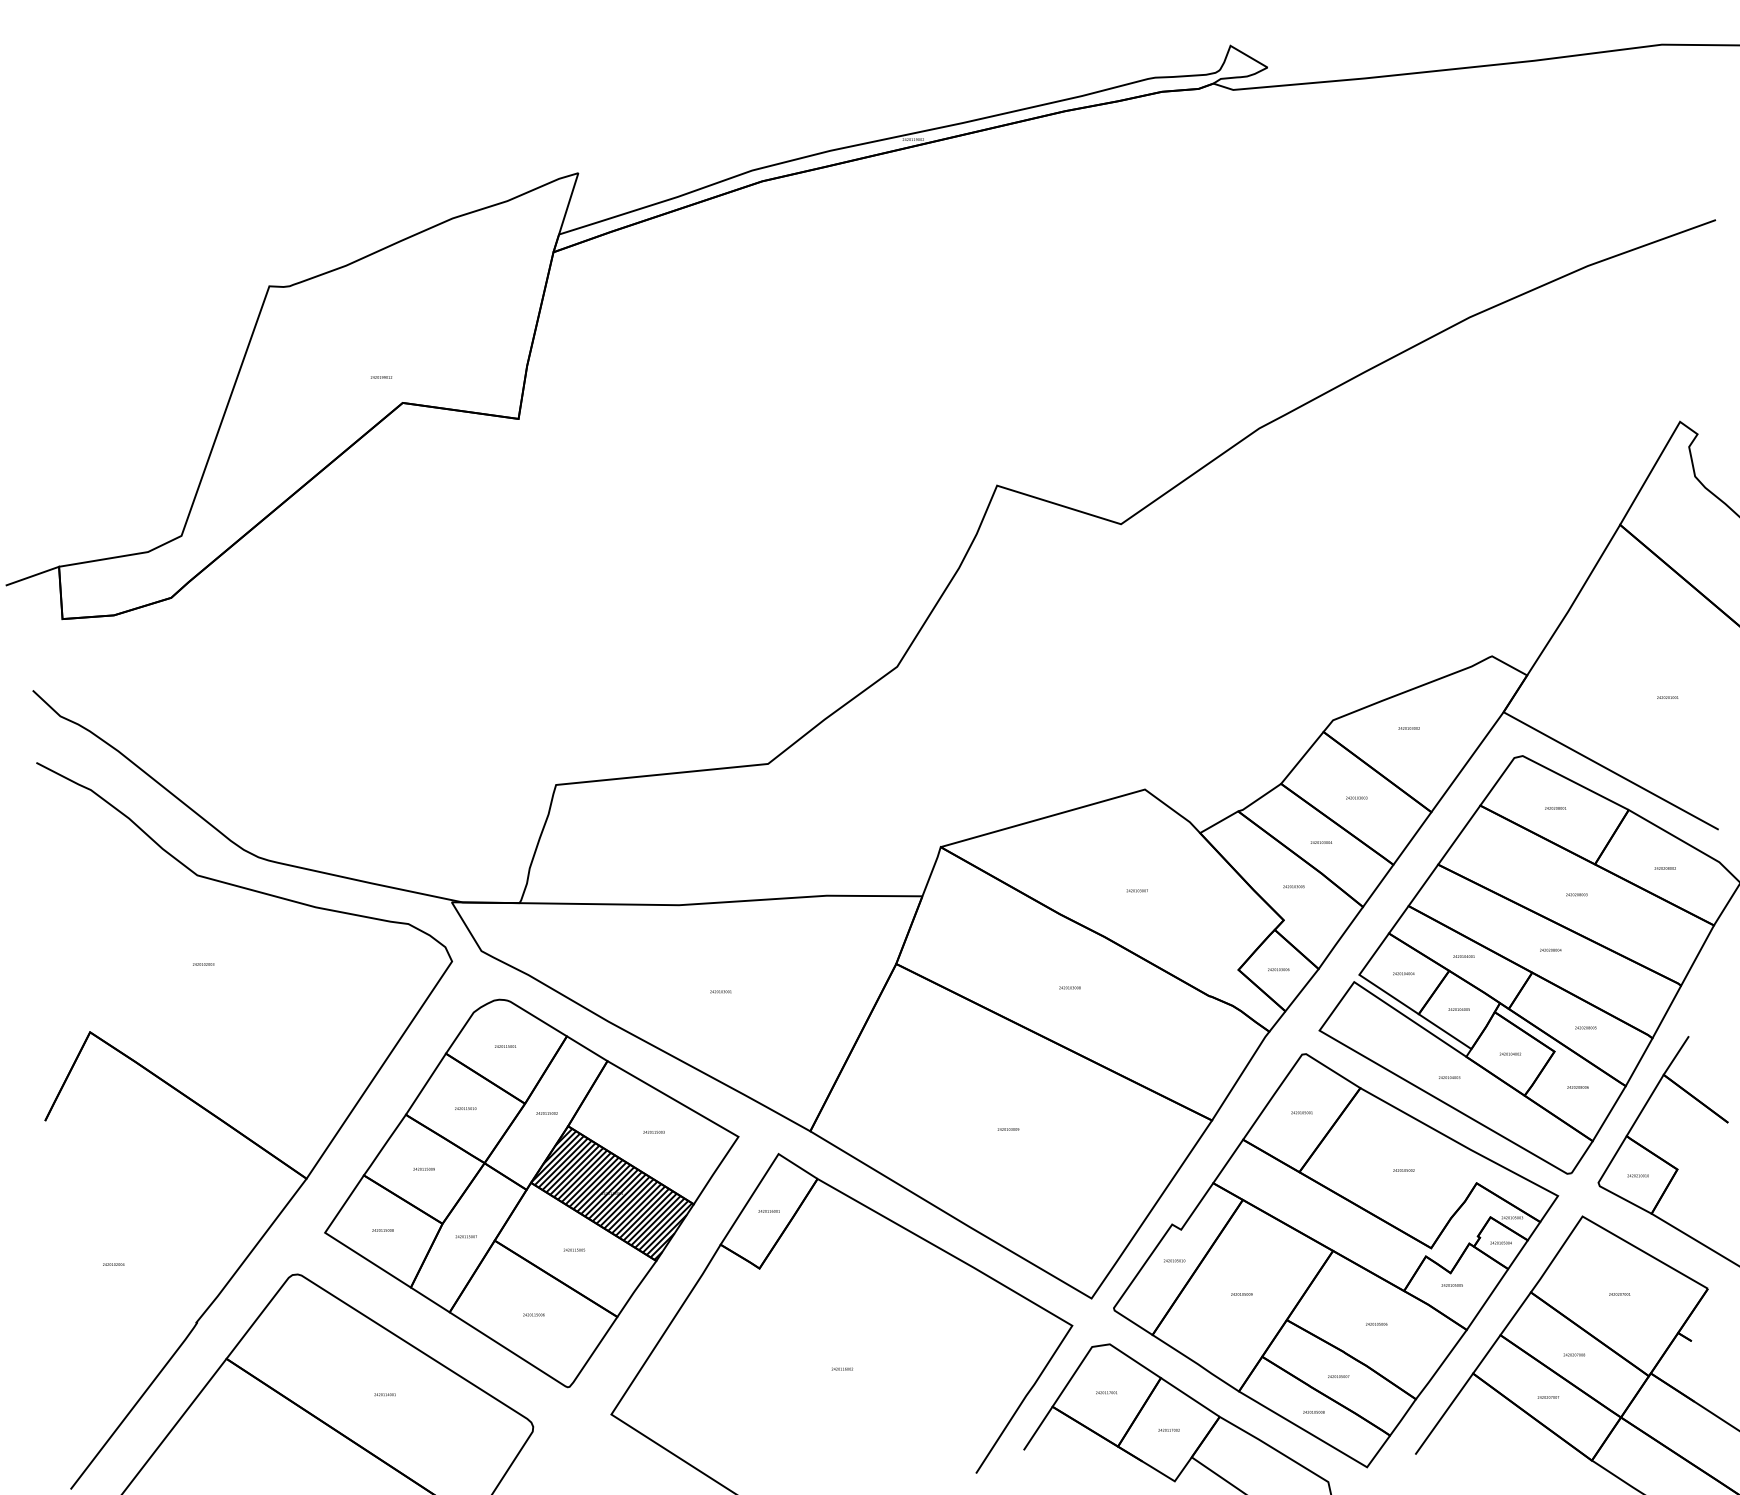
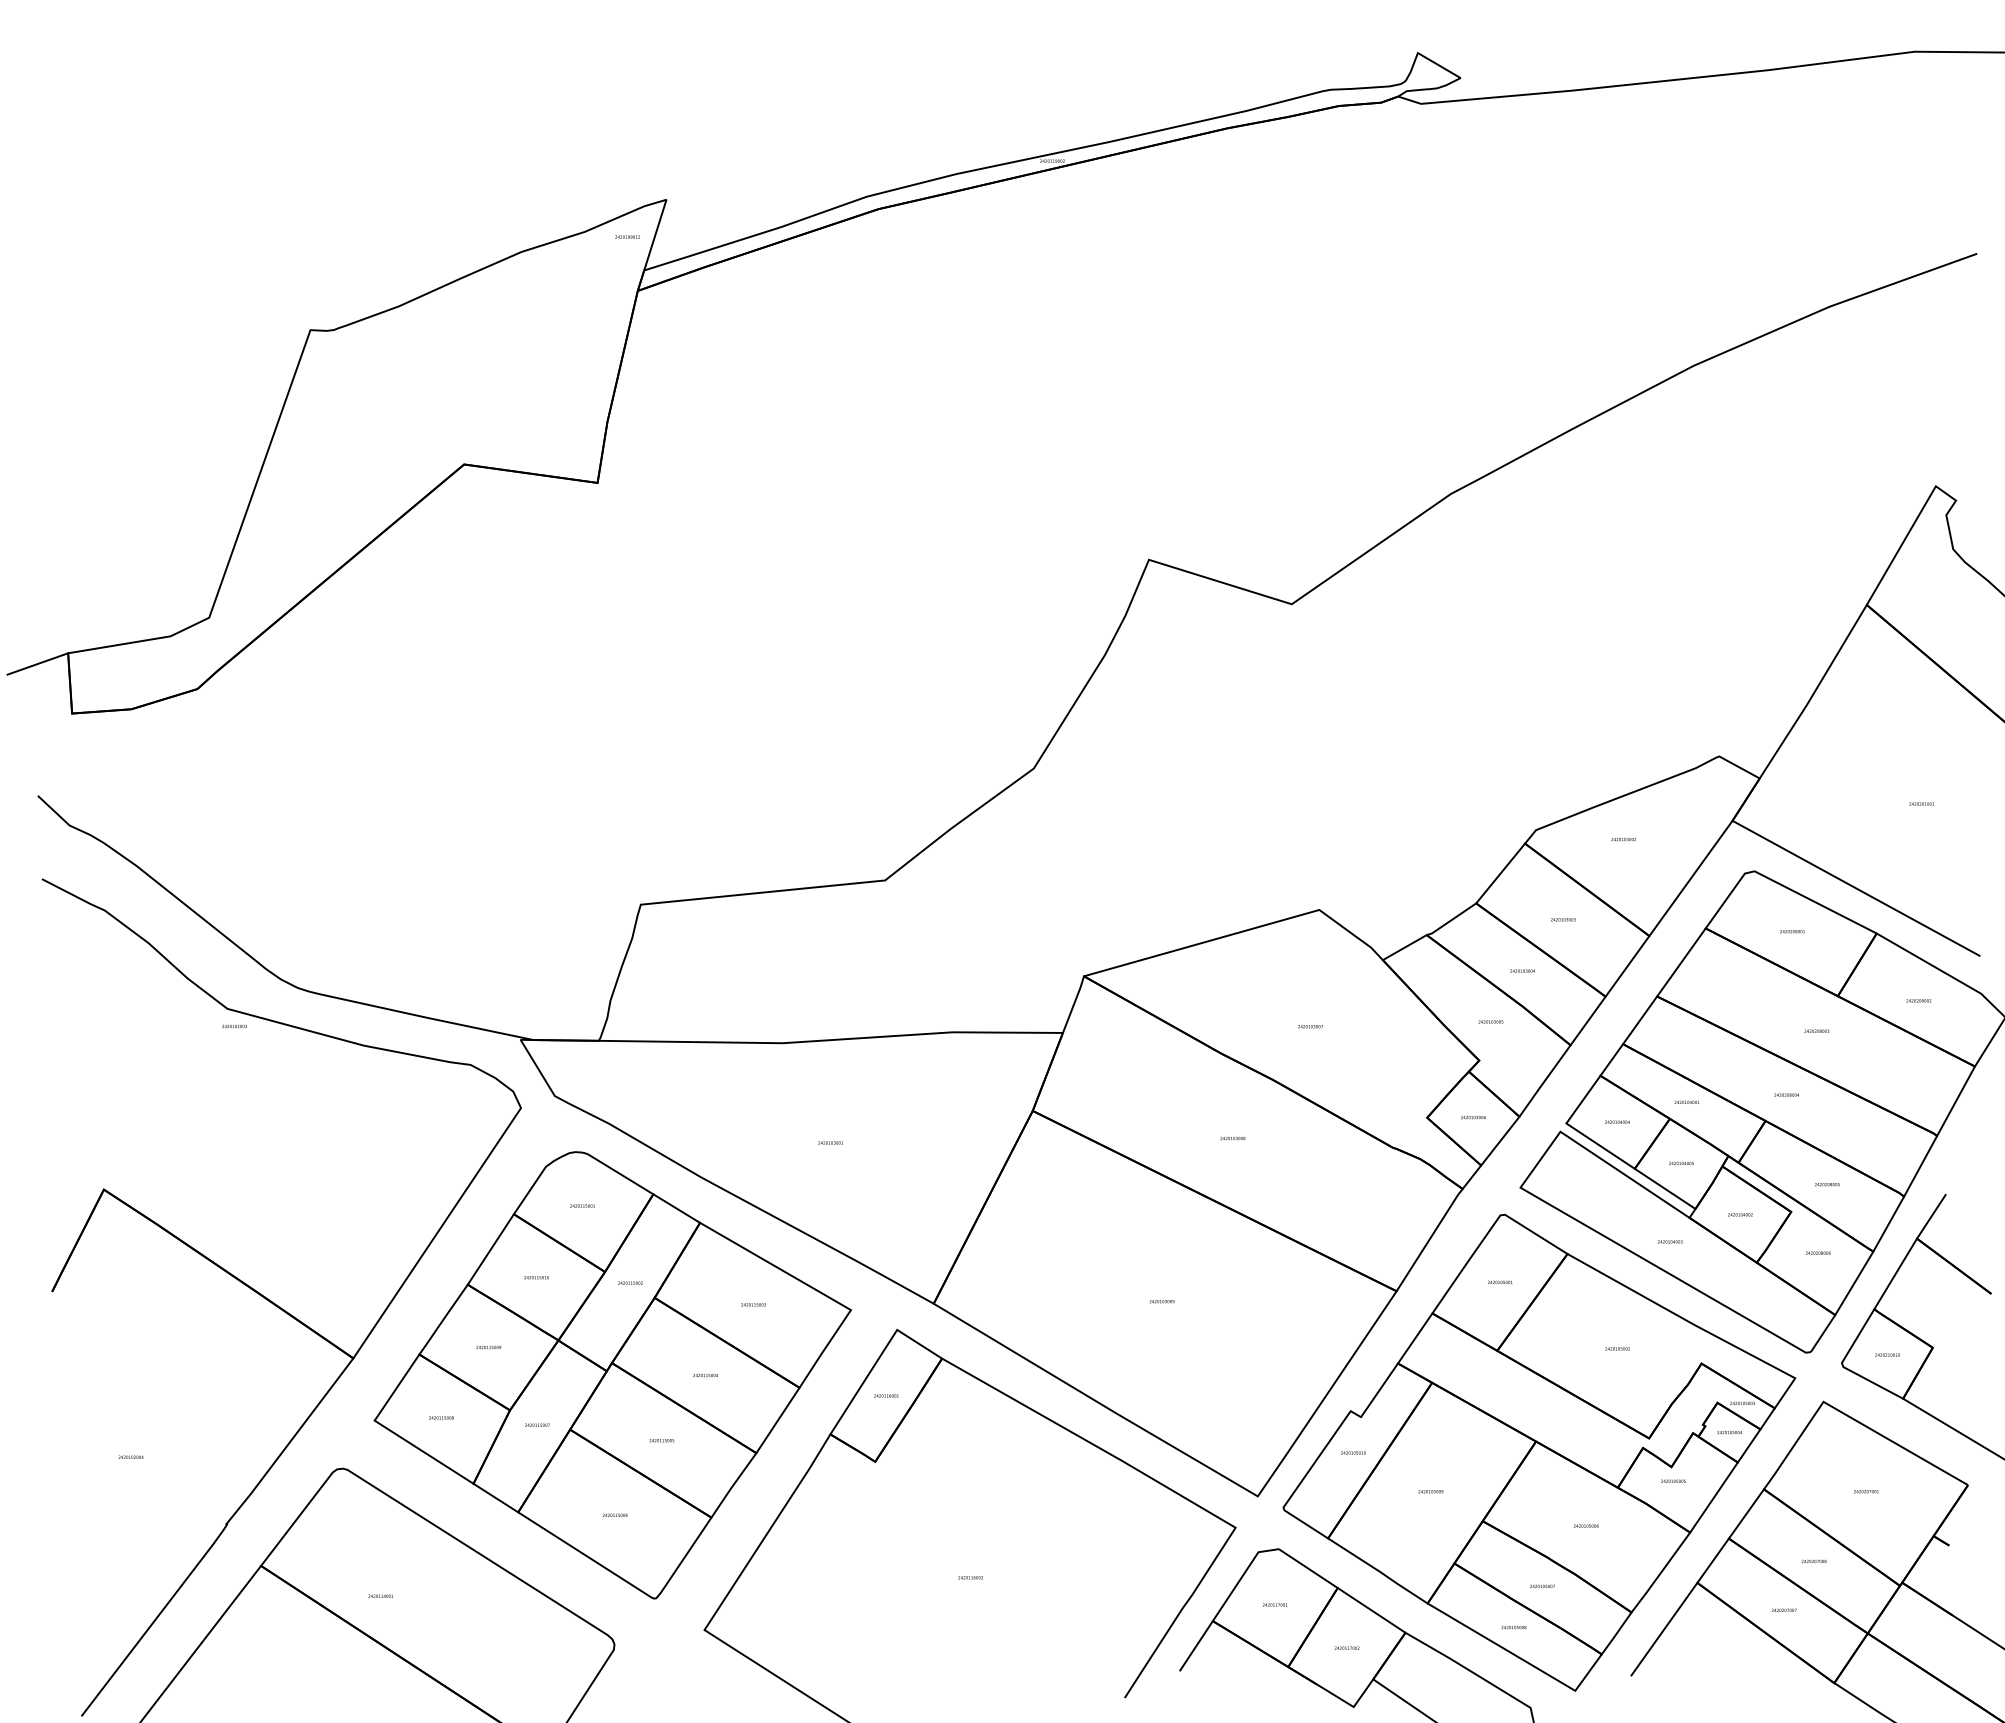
text: (381, 376) -> (627, 236), moved
text: (203, 963) -> (234, 1025), moved
hatch: (611, 1192) -> (704, 1374), removed
text: (384, 1394) -> (380, 1595), moved

